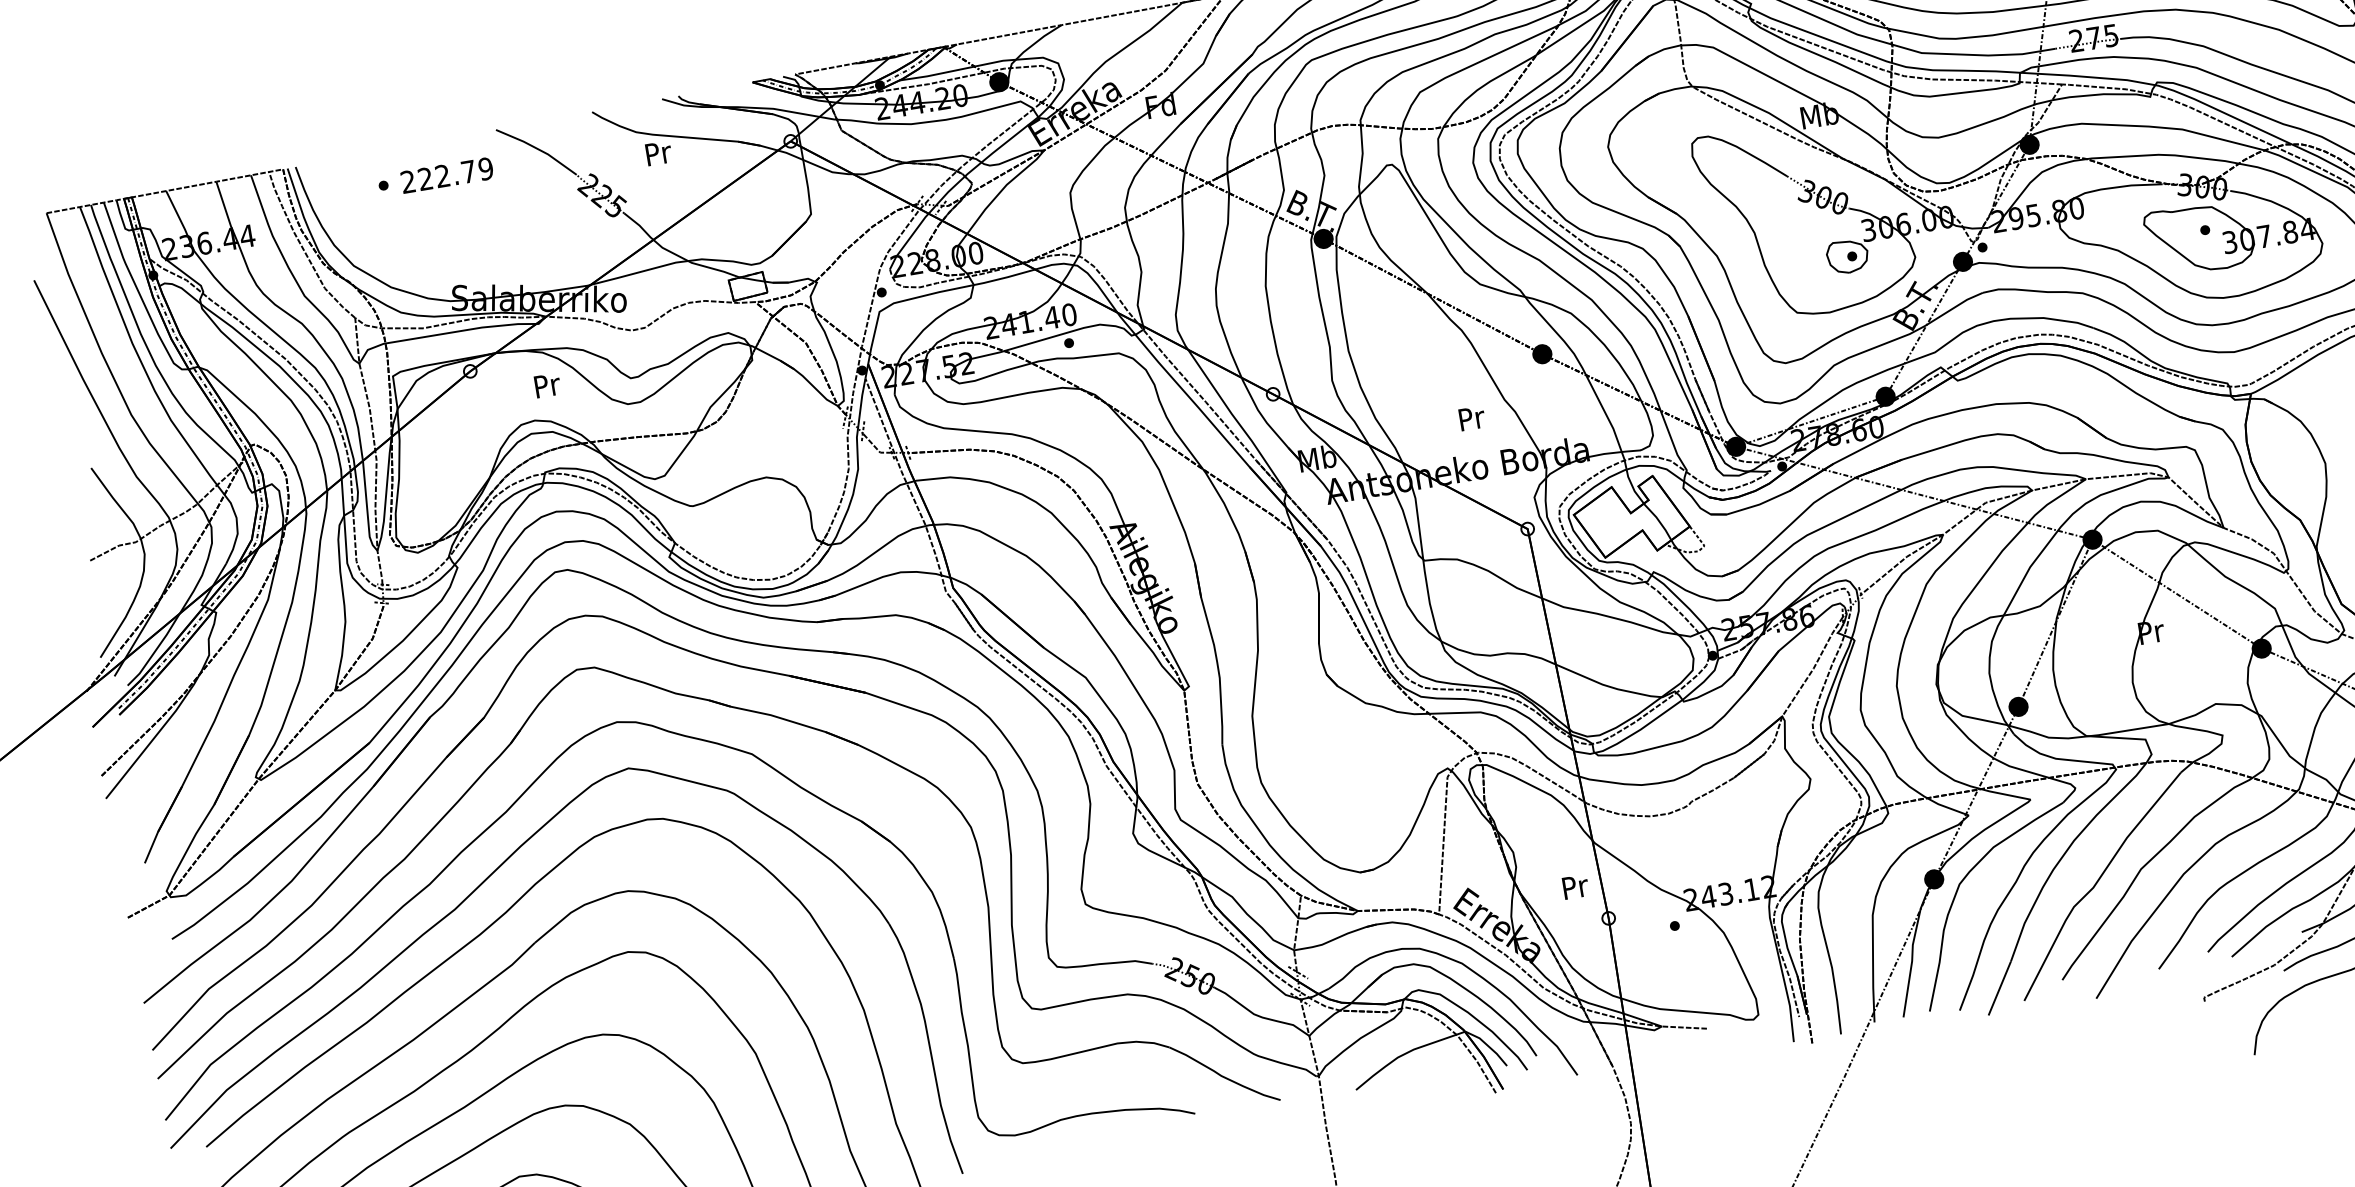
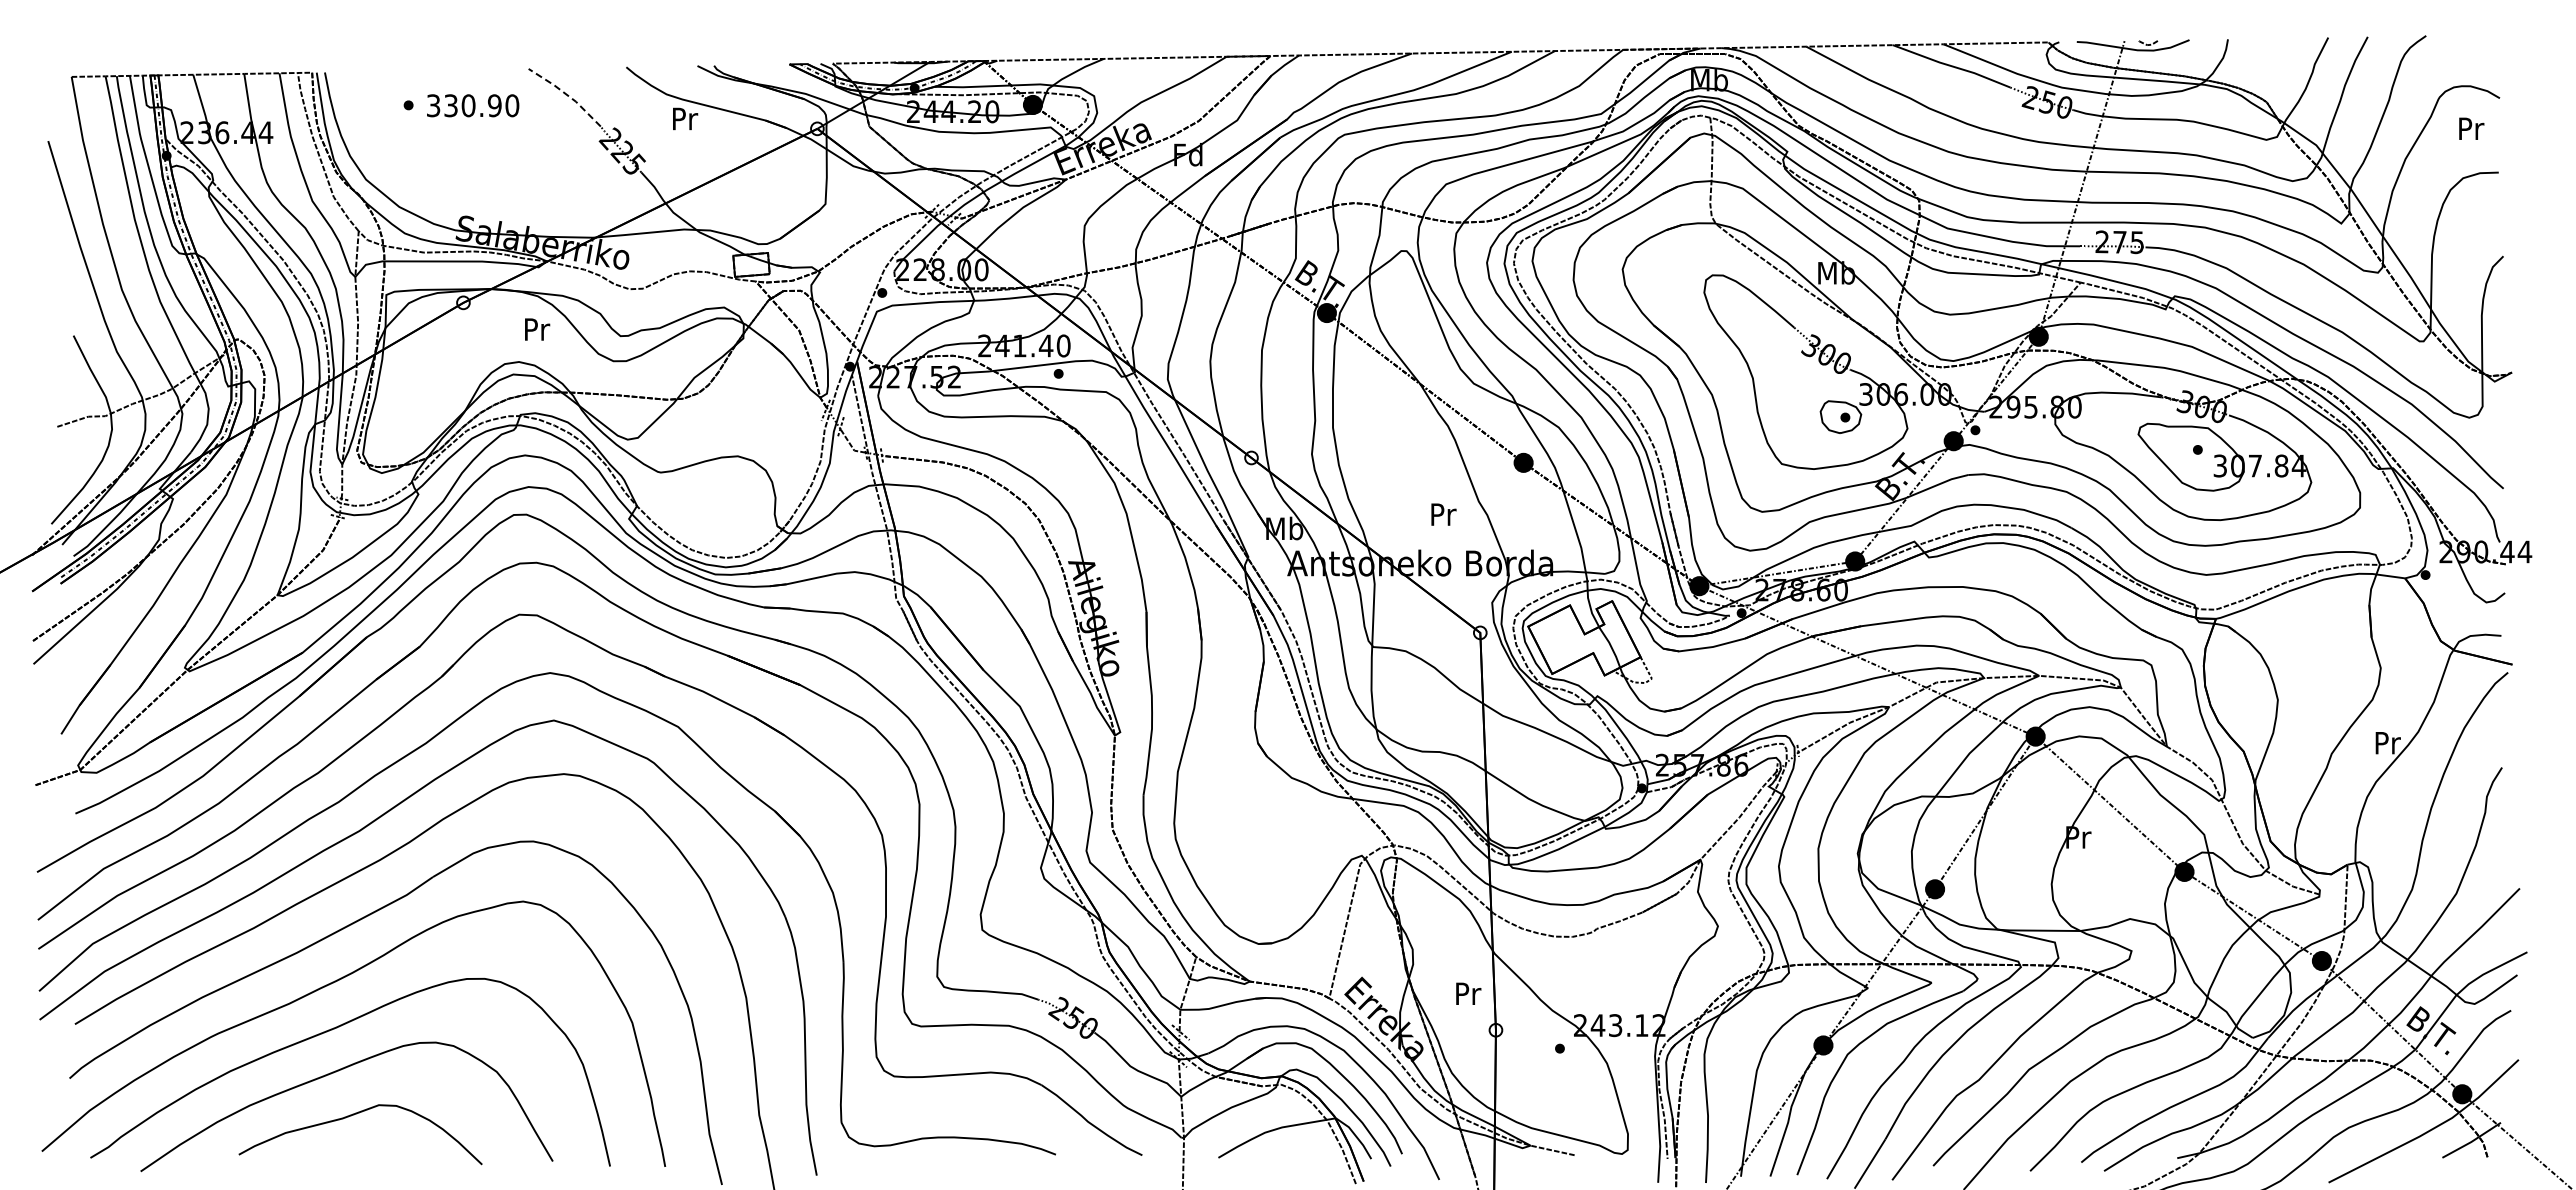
line: (537, 148) -> (566, 94), solid -> dashed
text: (447, 175) -> (473, 105), 222.79 -> 330.90

